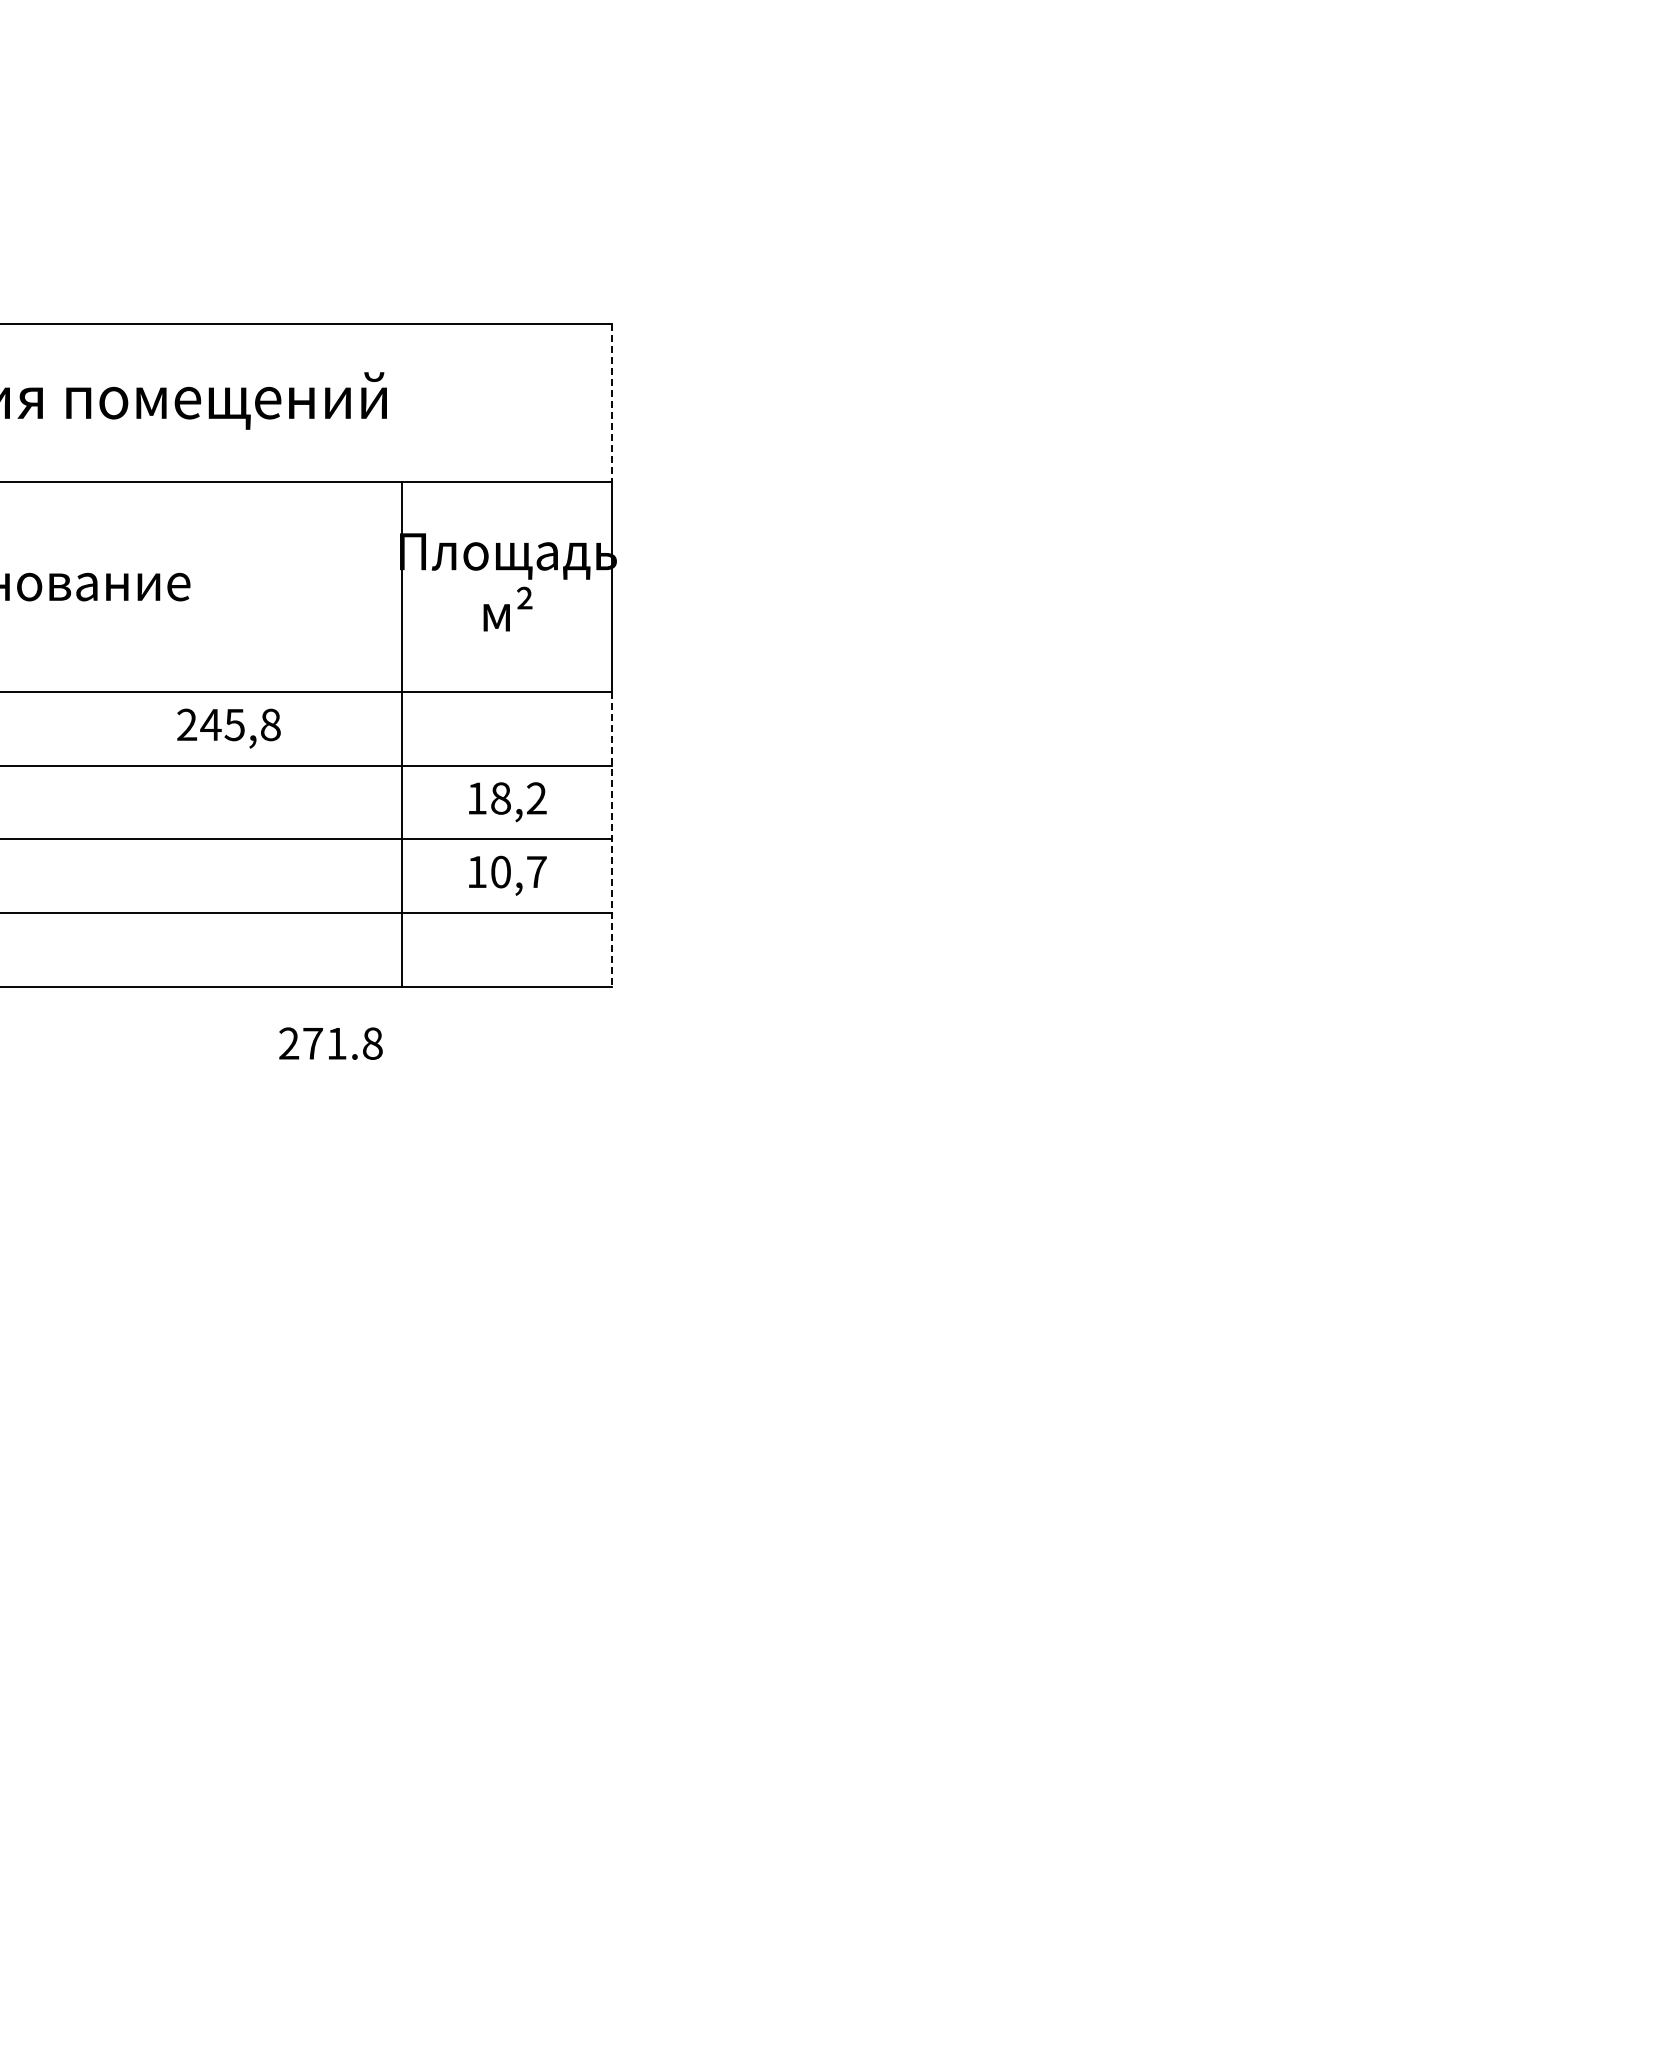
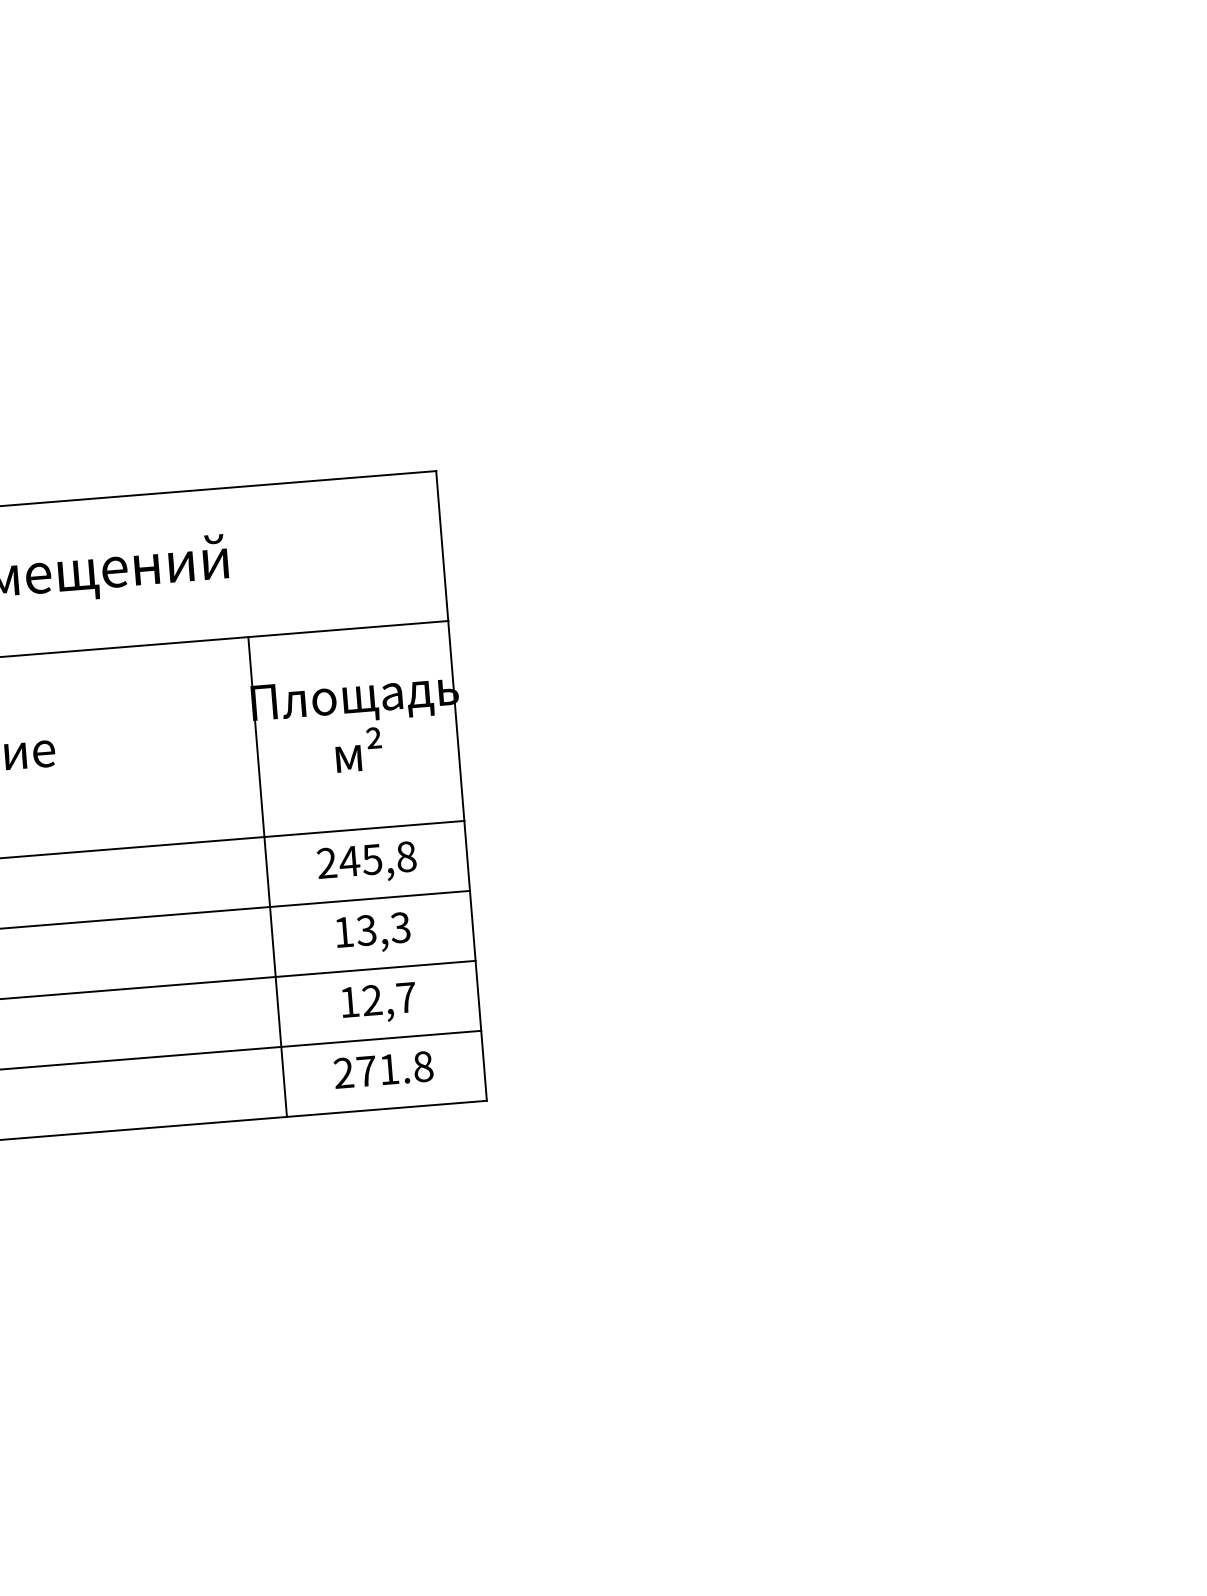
line: (612, 403) -> (442, 546), dashed -> solid
text: (228, 728) -> (366, 863), moved
text: (518, 798) -> (383, 929), 18,2 -> 13,3
line: (612, 839) -> (475, 960), dashed -> solid
text: (500, 871) -> (371, 999), 10,7 -> 12,7
text: (330, 1043) -> (383, 1069), moved

